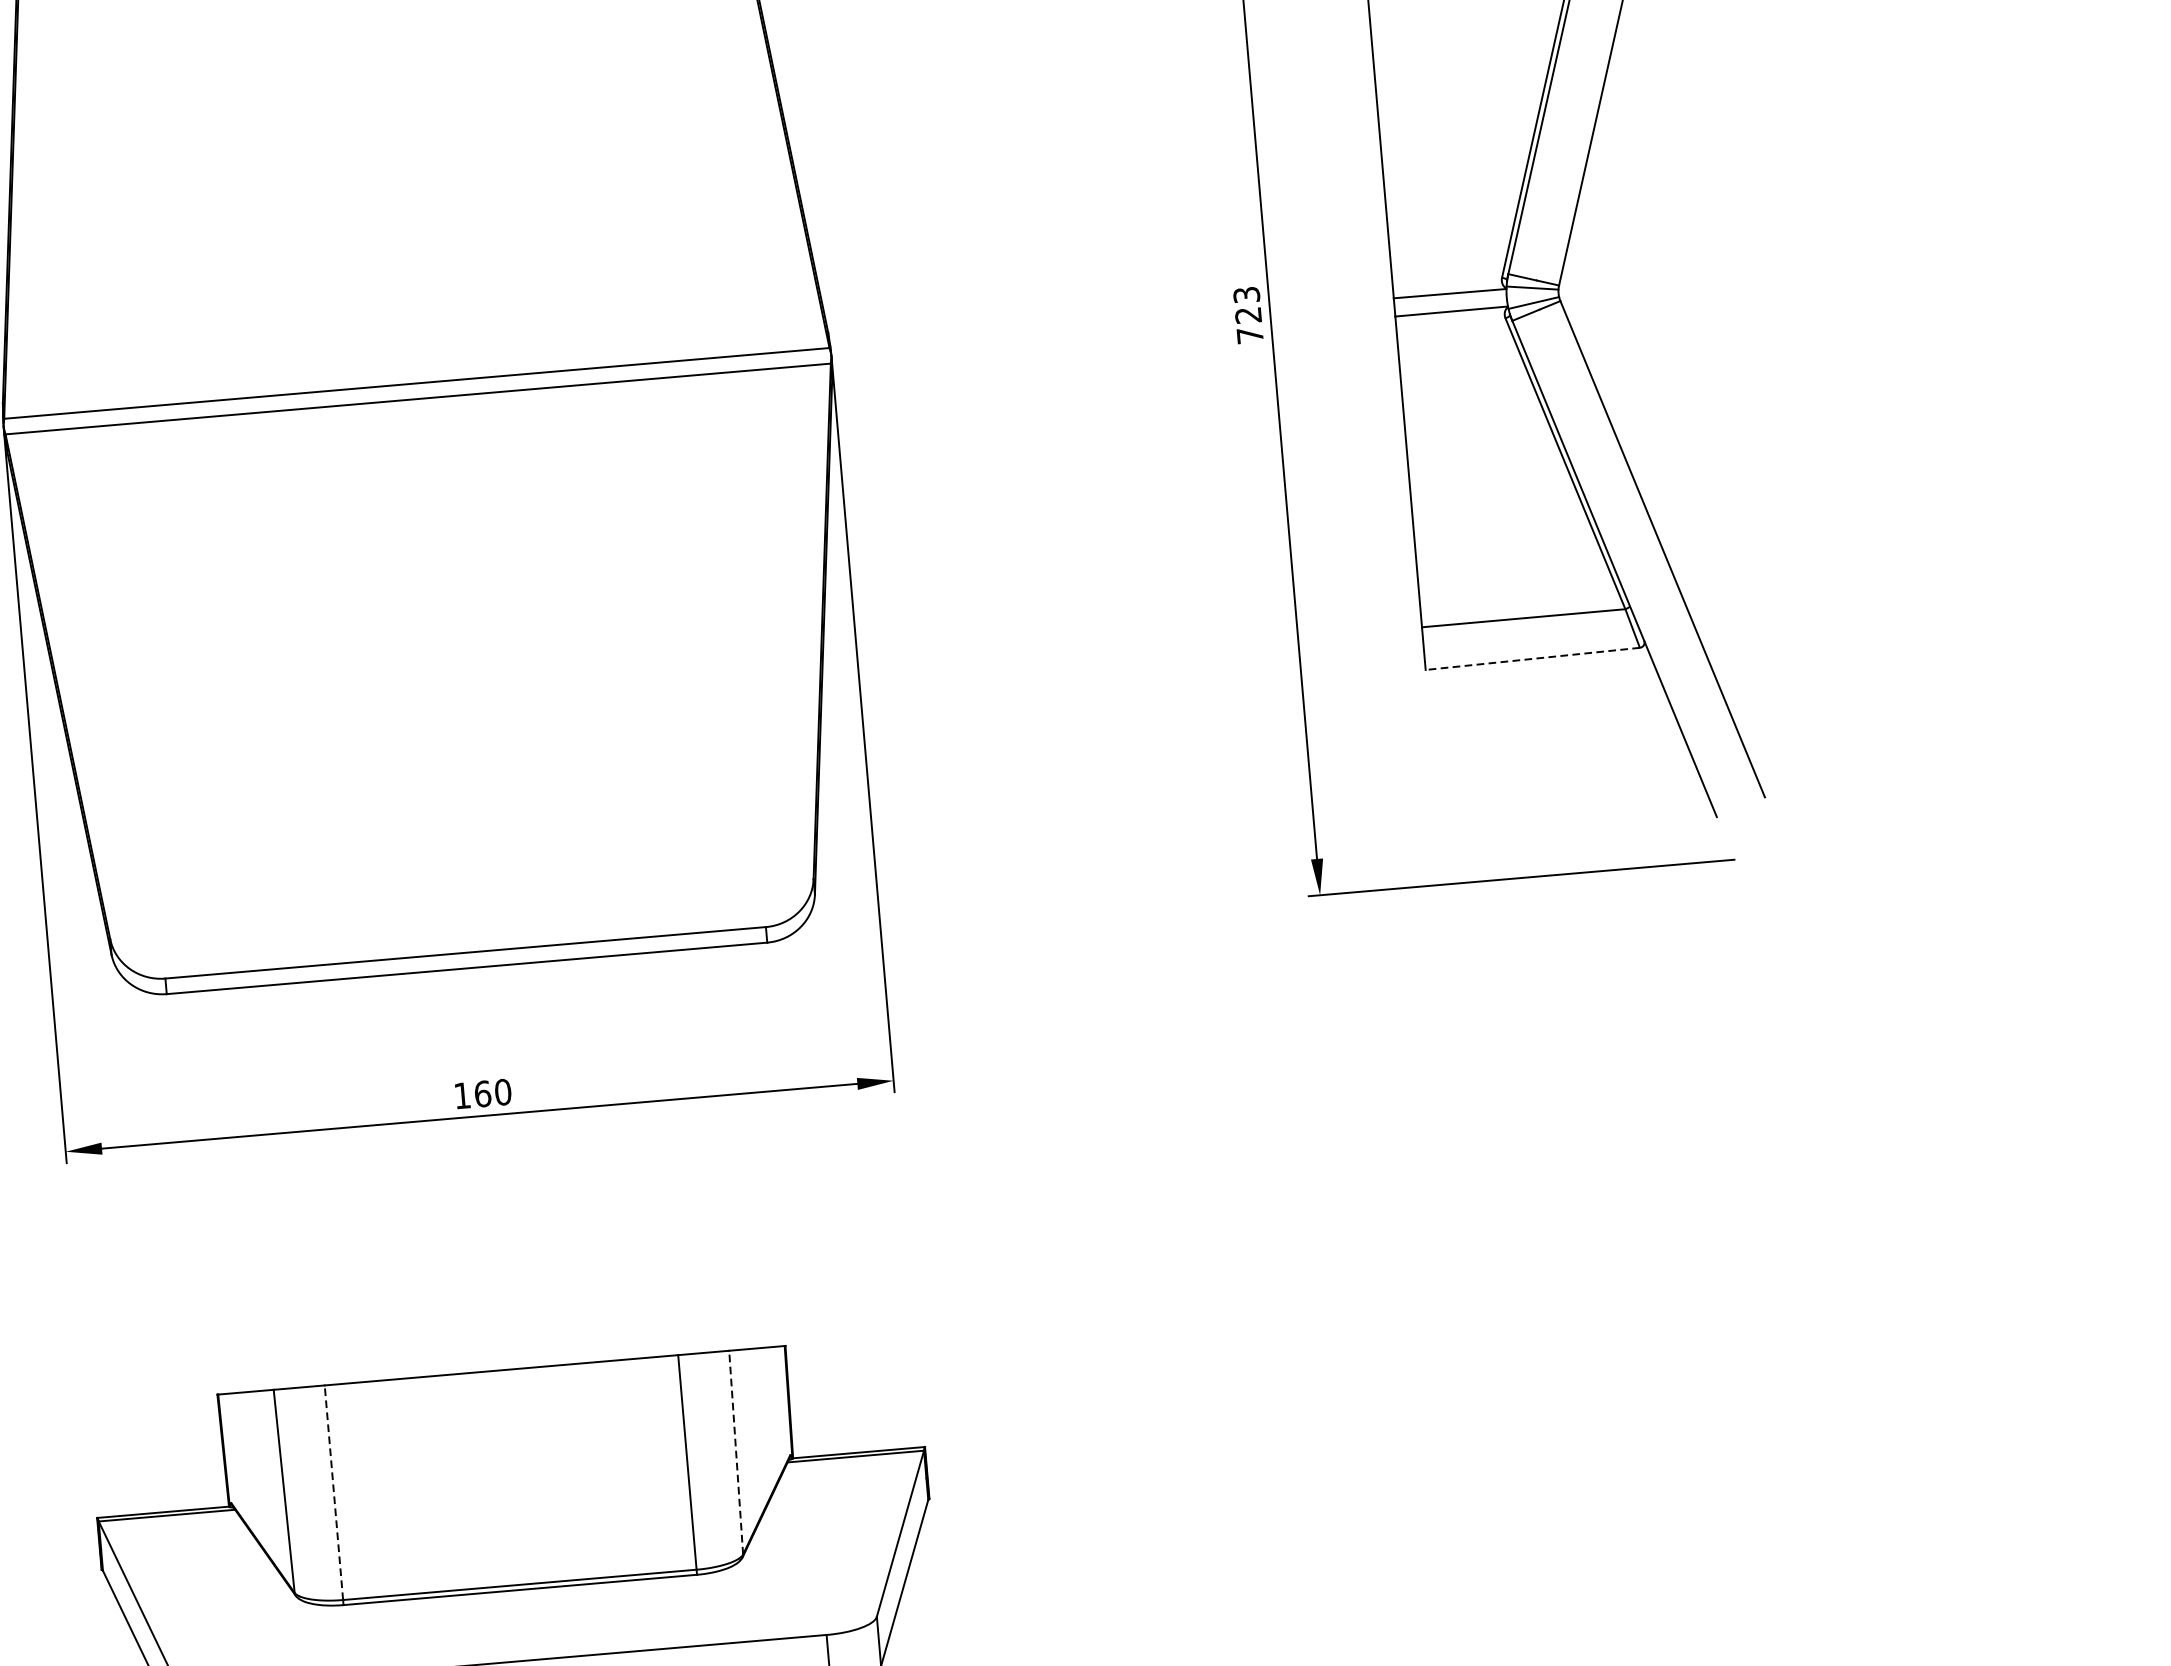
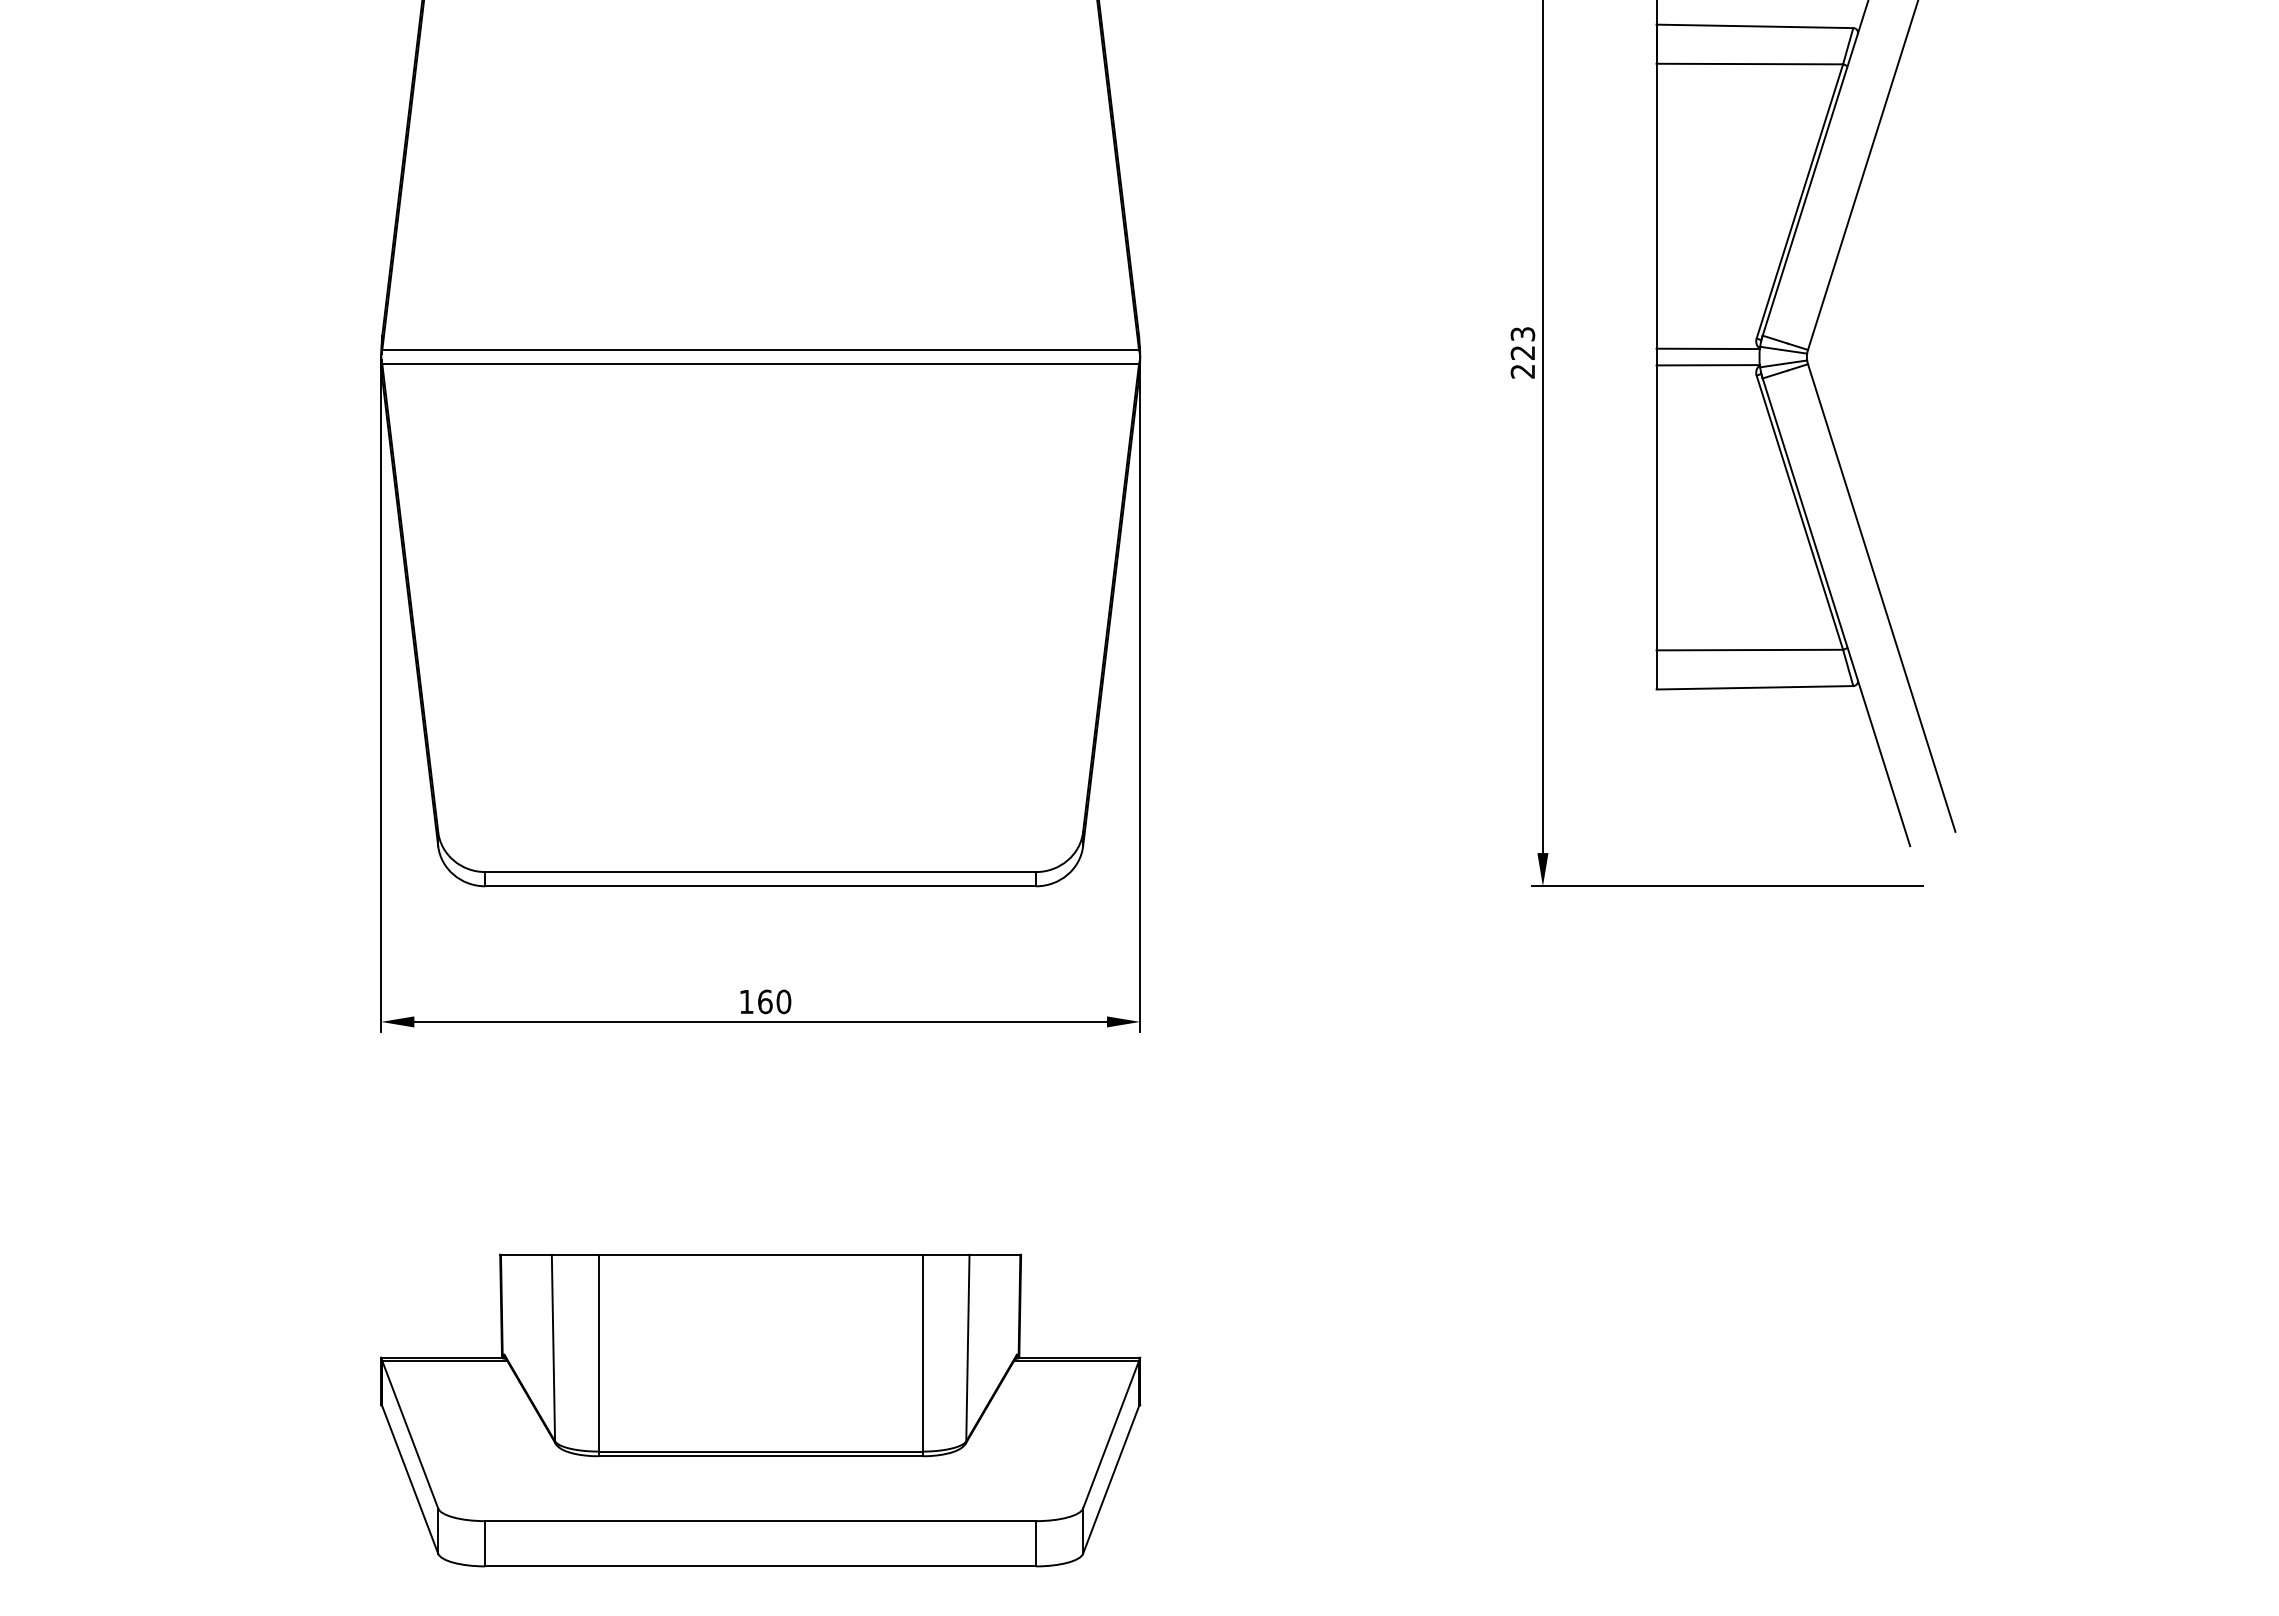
text: (1249, 335) -> (1522, 371), 723 -> 223
line: (1532, 658) -> (1754, 687), dashed -> solid
line: (735, 1452) -> (967, 1347), dashed -> solid
line: (333, 1491) -> (598, 1352), dashed -> solid

